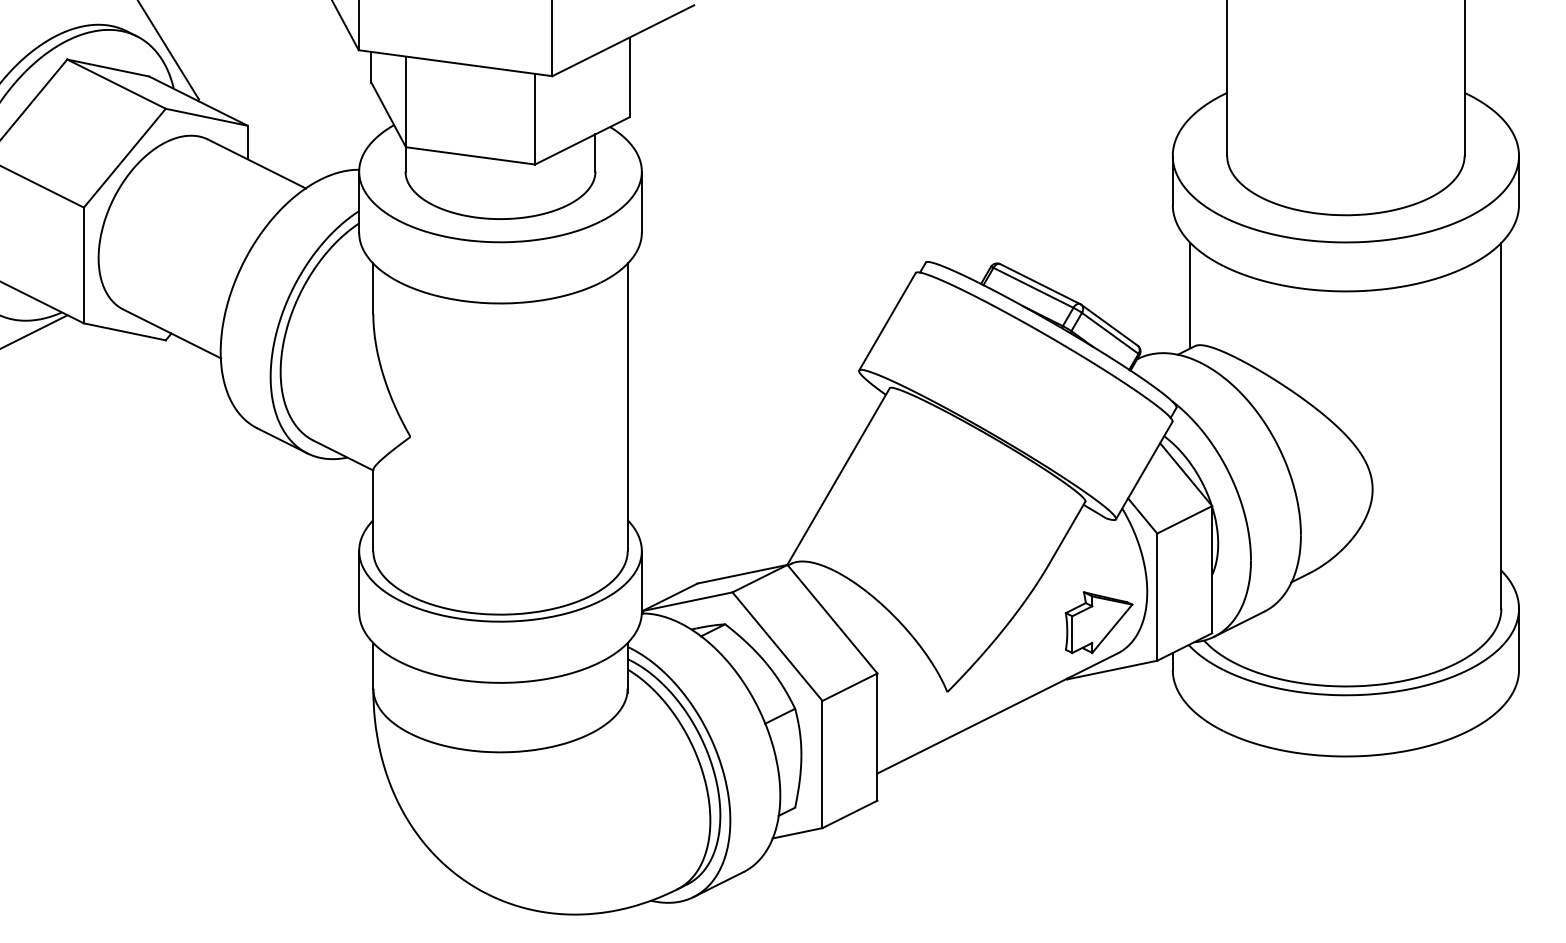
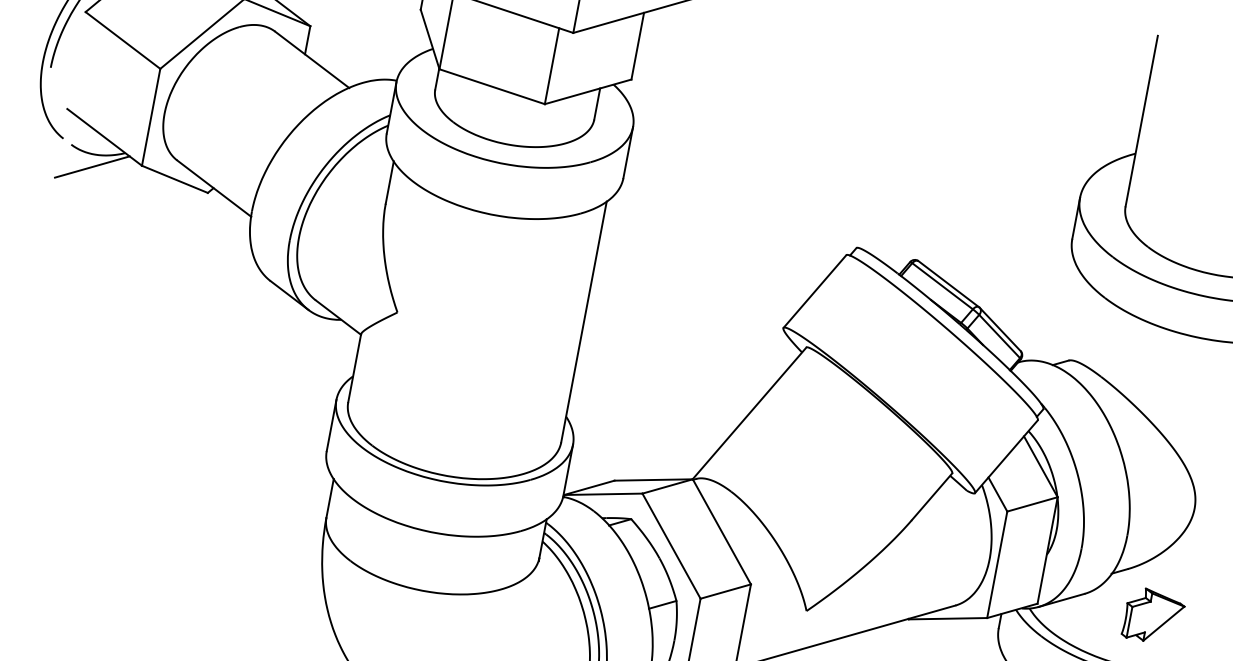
line: (1190, 295) -> (1072, 317), removed
part: (1098, 622) -> (1153, 616), moved

